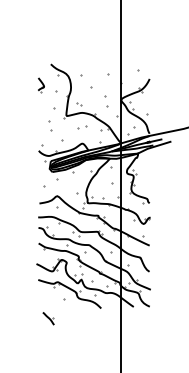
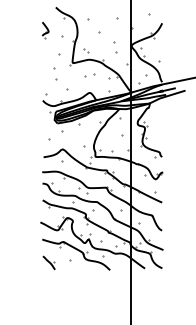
part: (48, 318) -> (49, 262), moved

